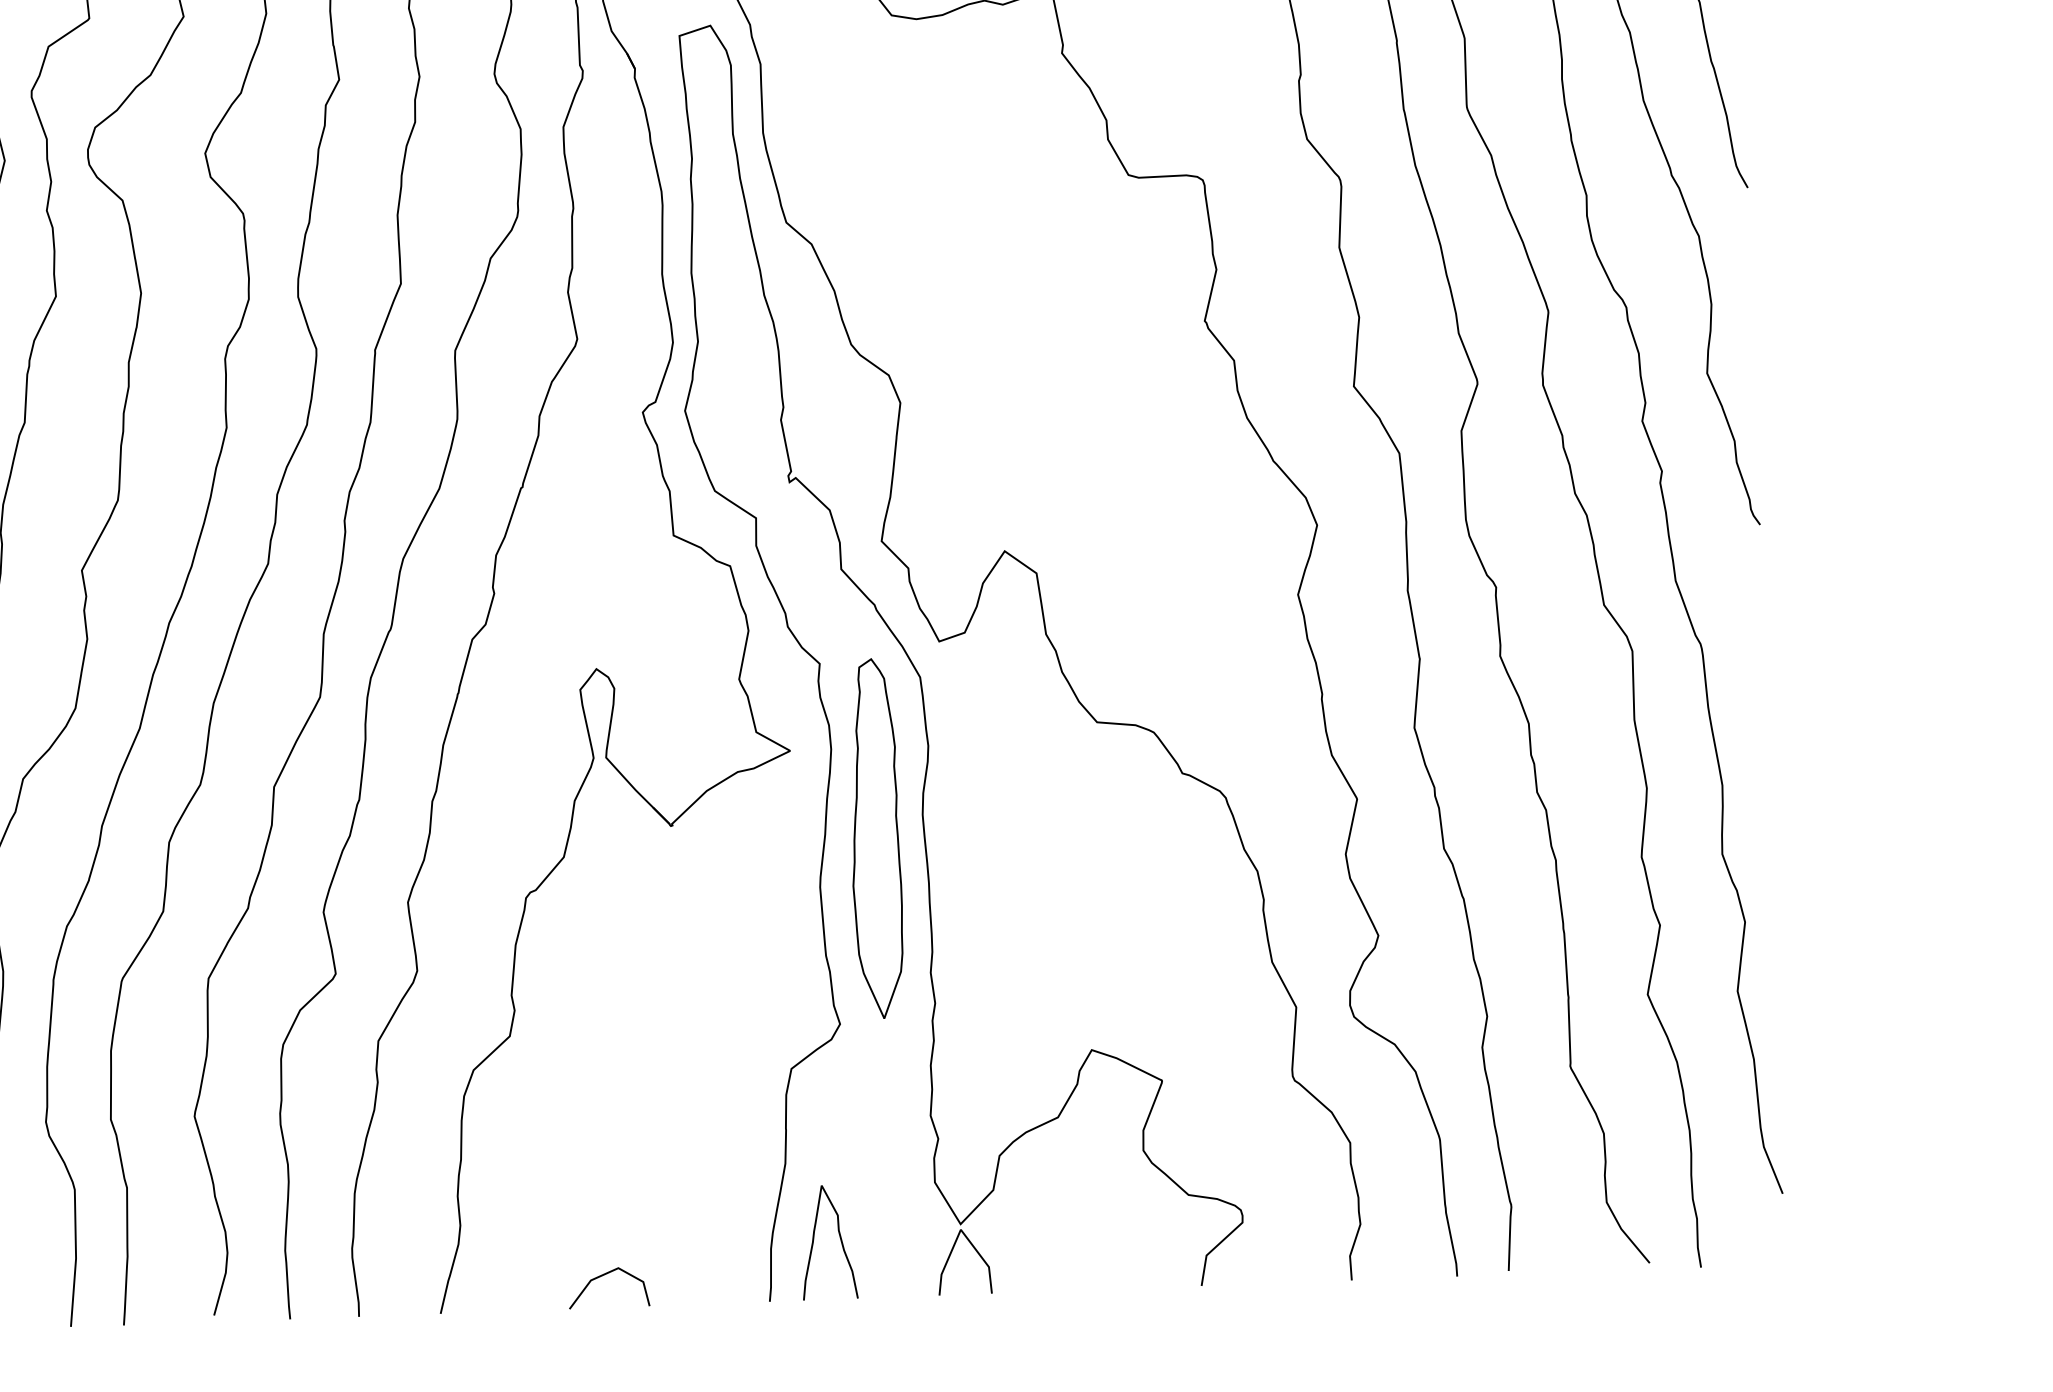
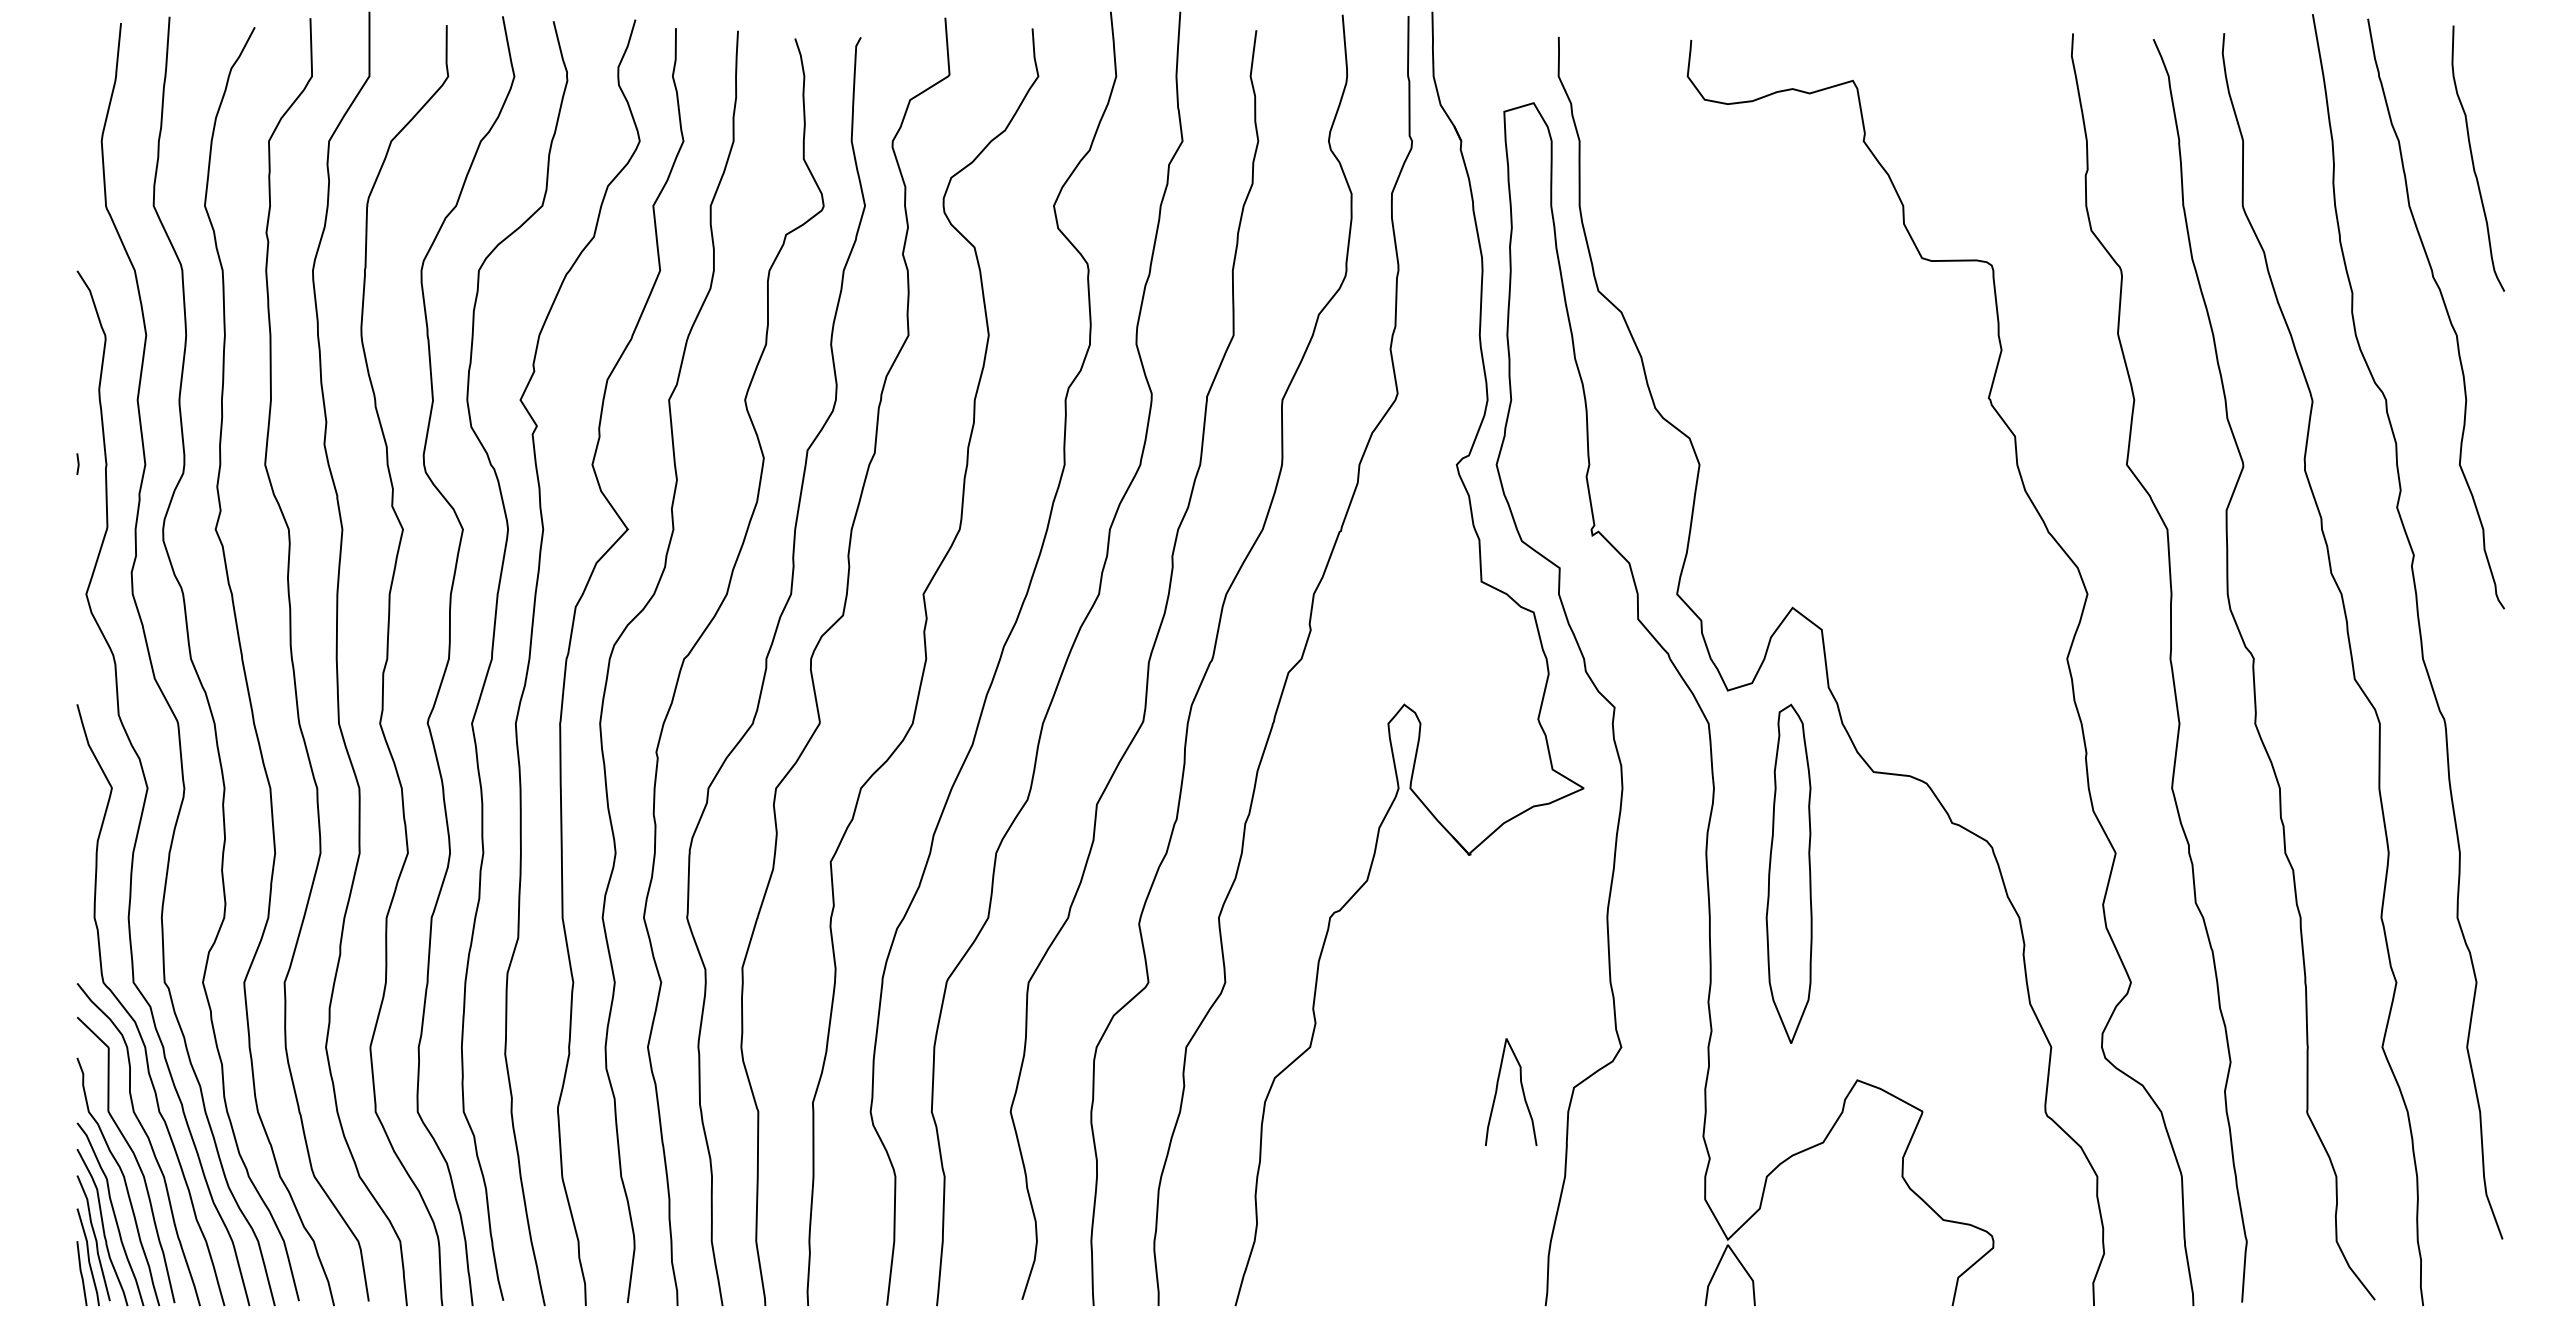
part: (874, 838) -> (1788, 873), moved
curve: (839, 1238) -> (1521, 1088), moved
line: (602, 1276) -> (1389, 1276), removed

